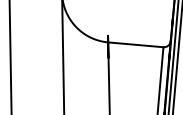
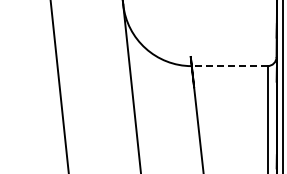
line: (135, 45) -> (229, 66), solid -> dashed

